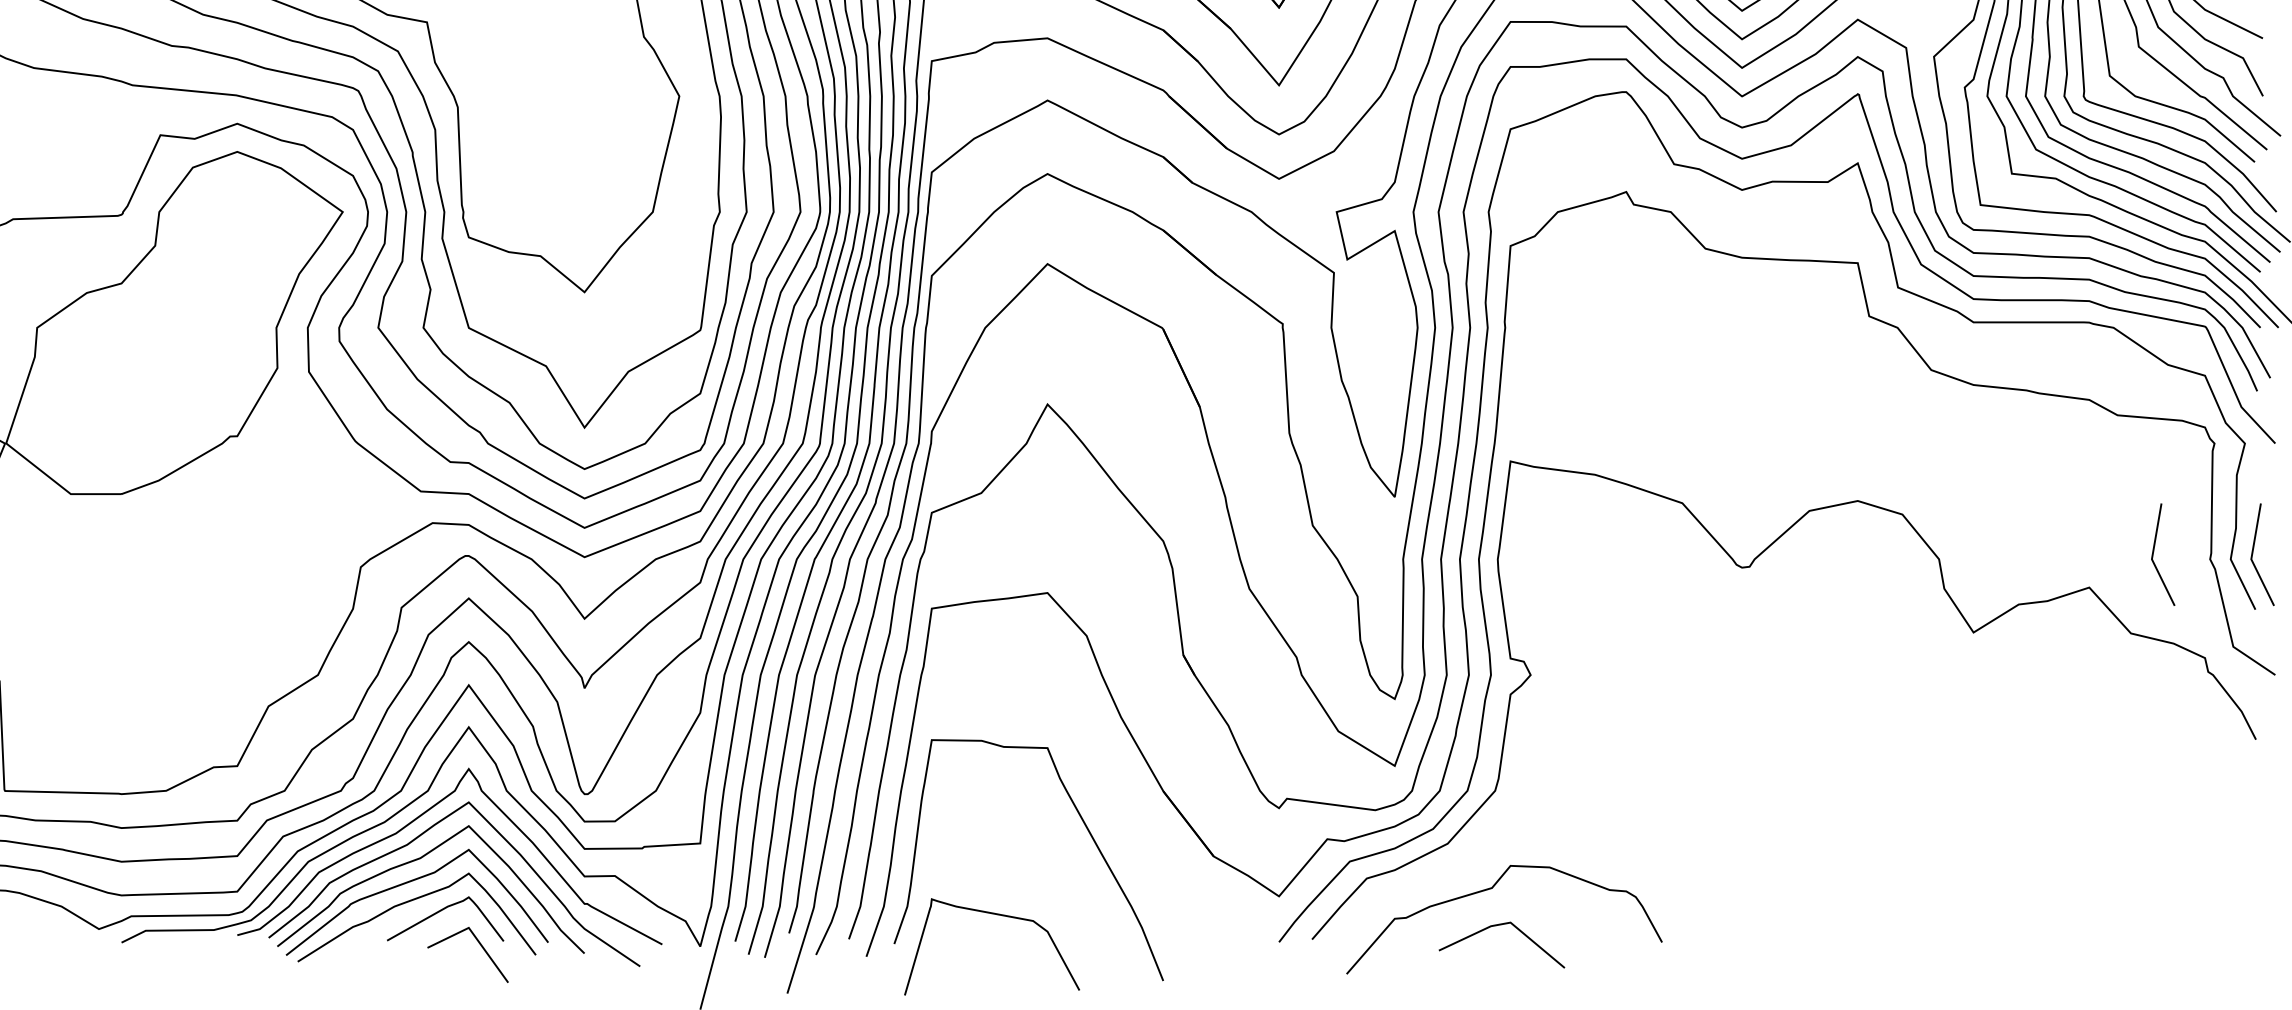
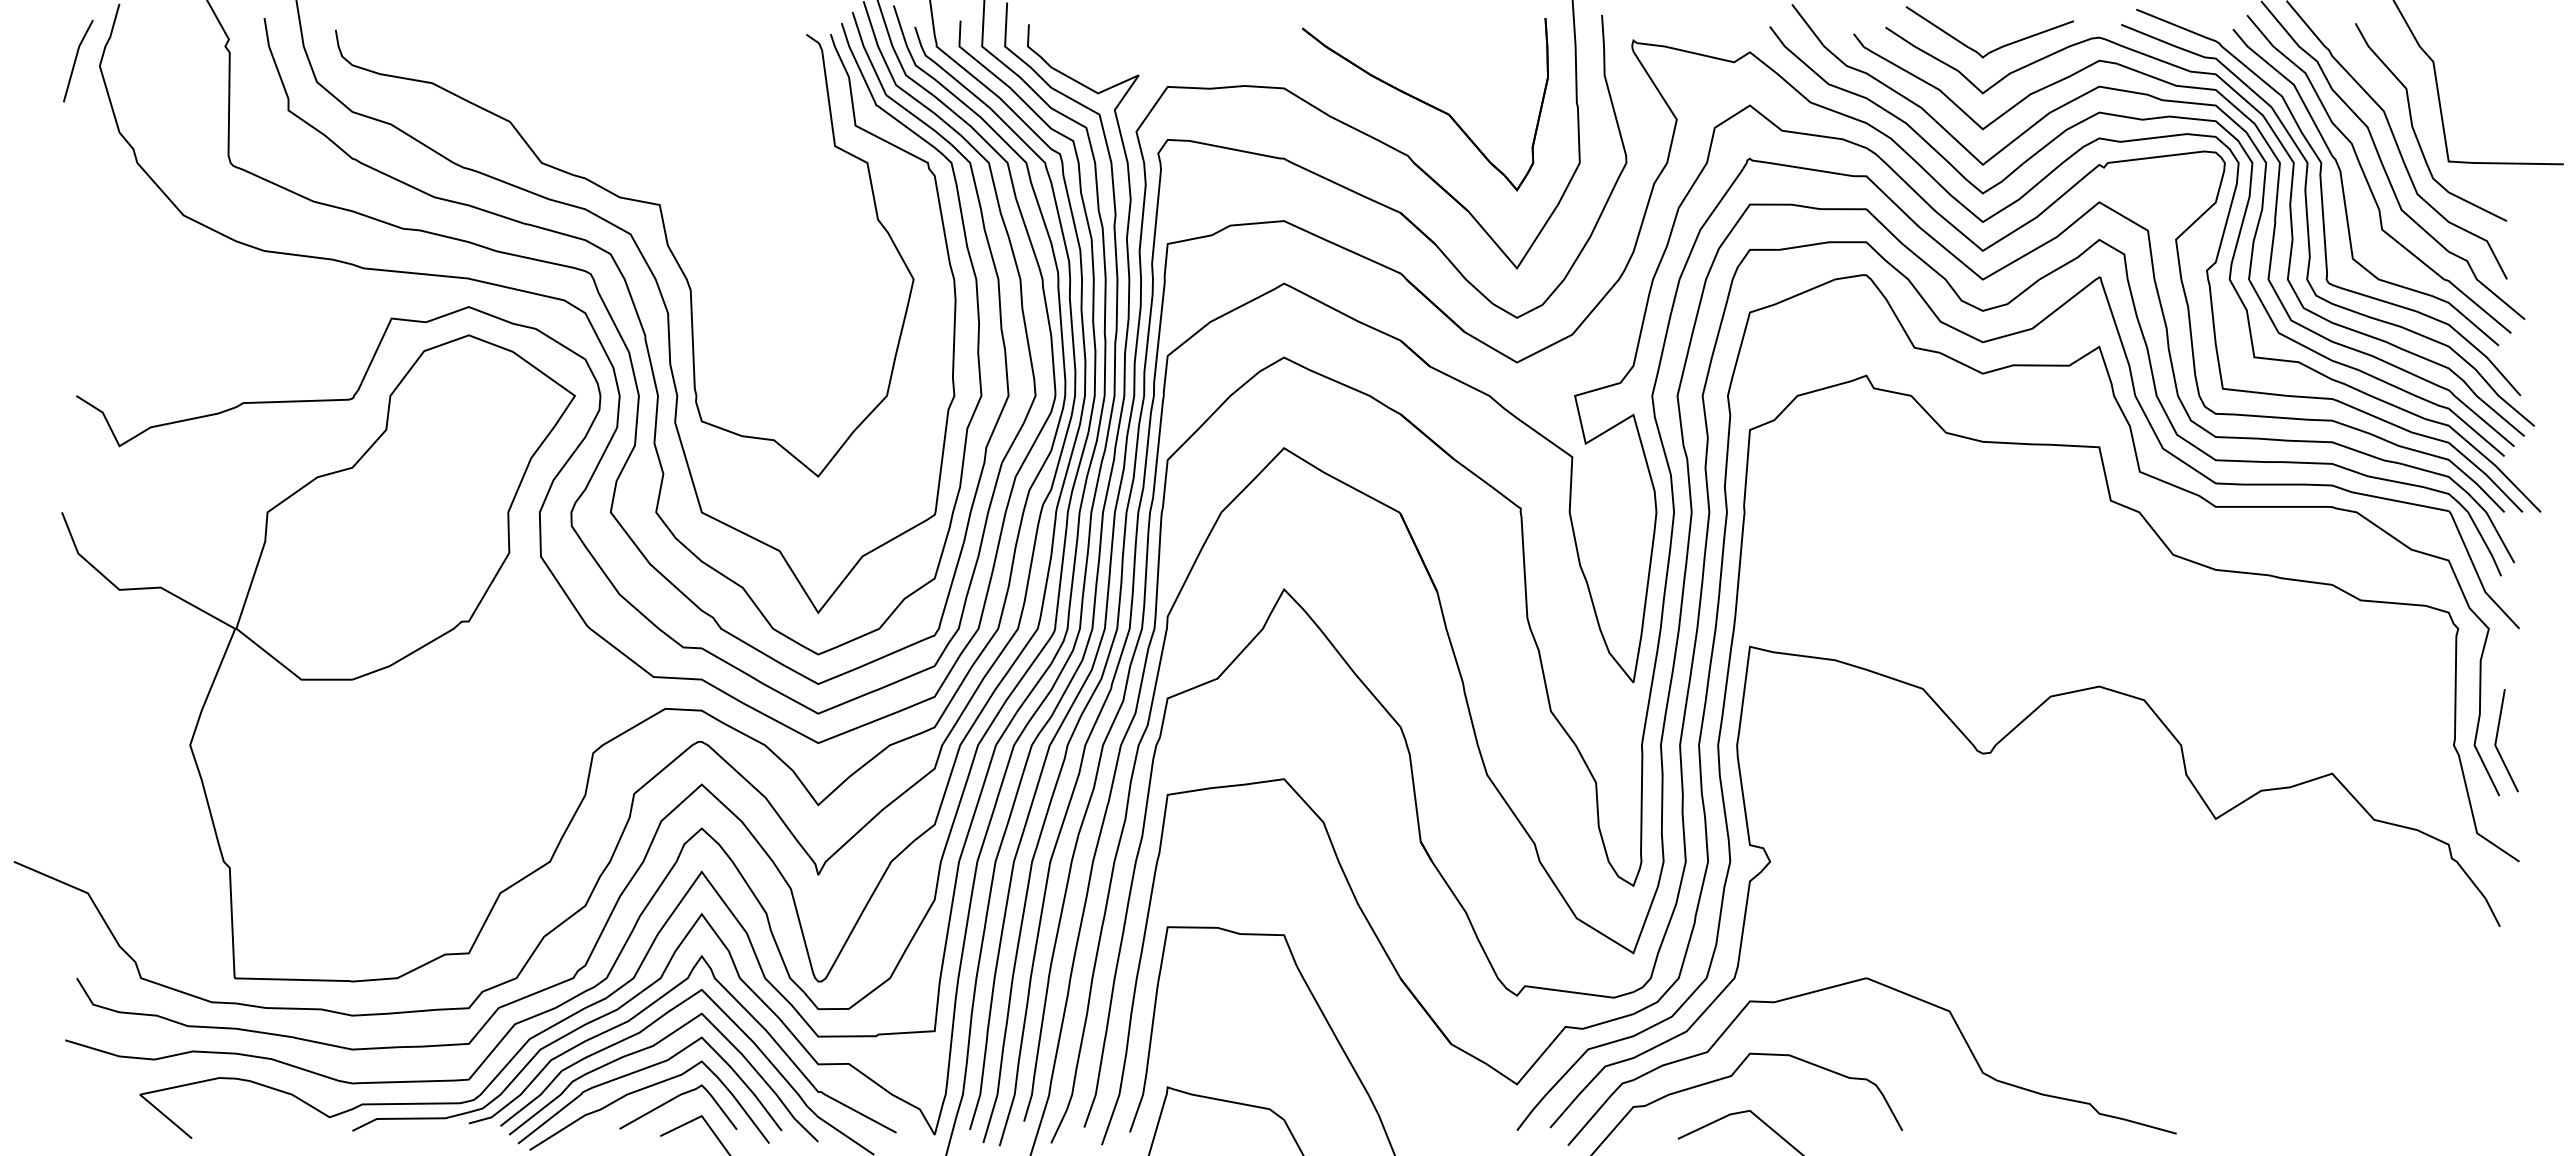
line: (2154, 553) -> (2397, 739), removed
curve: (1661, 806) -> (1901, 993), added

